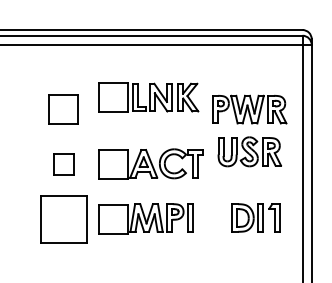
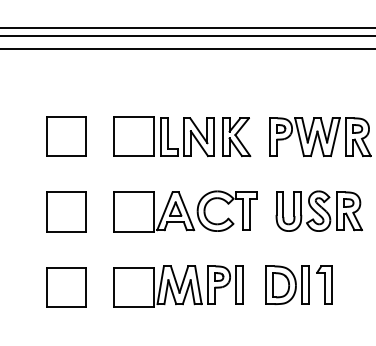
part: (148, 97) -> (182, 137), moved
part: (249, 151) -> (318, 210), moved
part: (63, 164) -> (66, 212), size x1.43
part: (255, 217) -> (298, 284), moved
part: (63, 219) -> (66, 287), size x0.62

